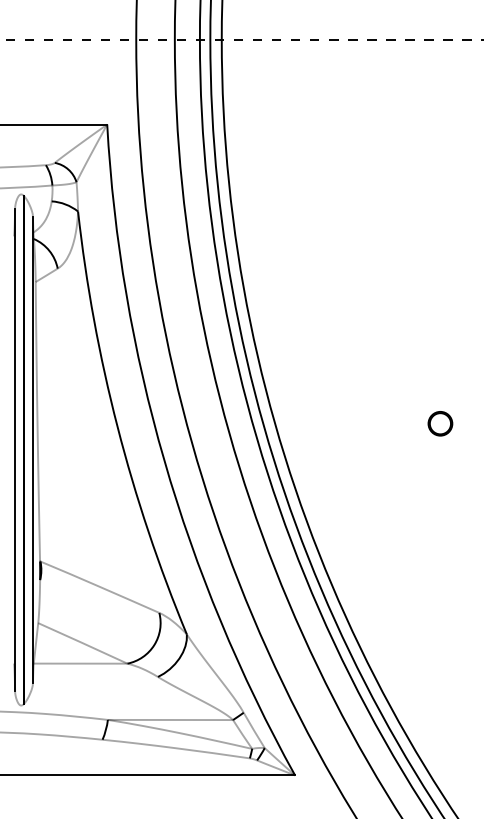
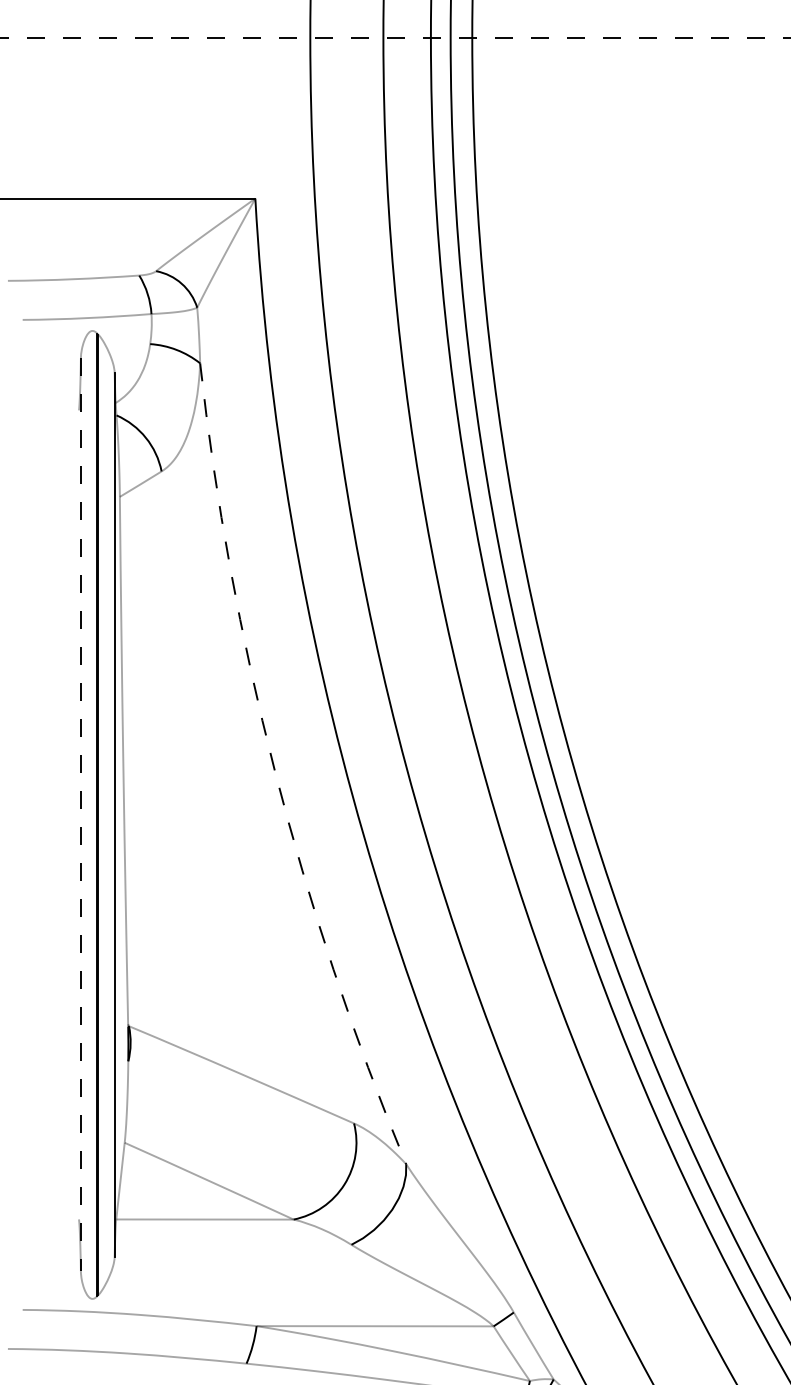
arc: (117, 426) -> (274, 770), solid -> dashed
line: (15, 450) -> (81, 815), solid -> dashed

